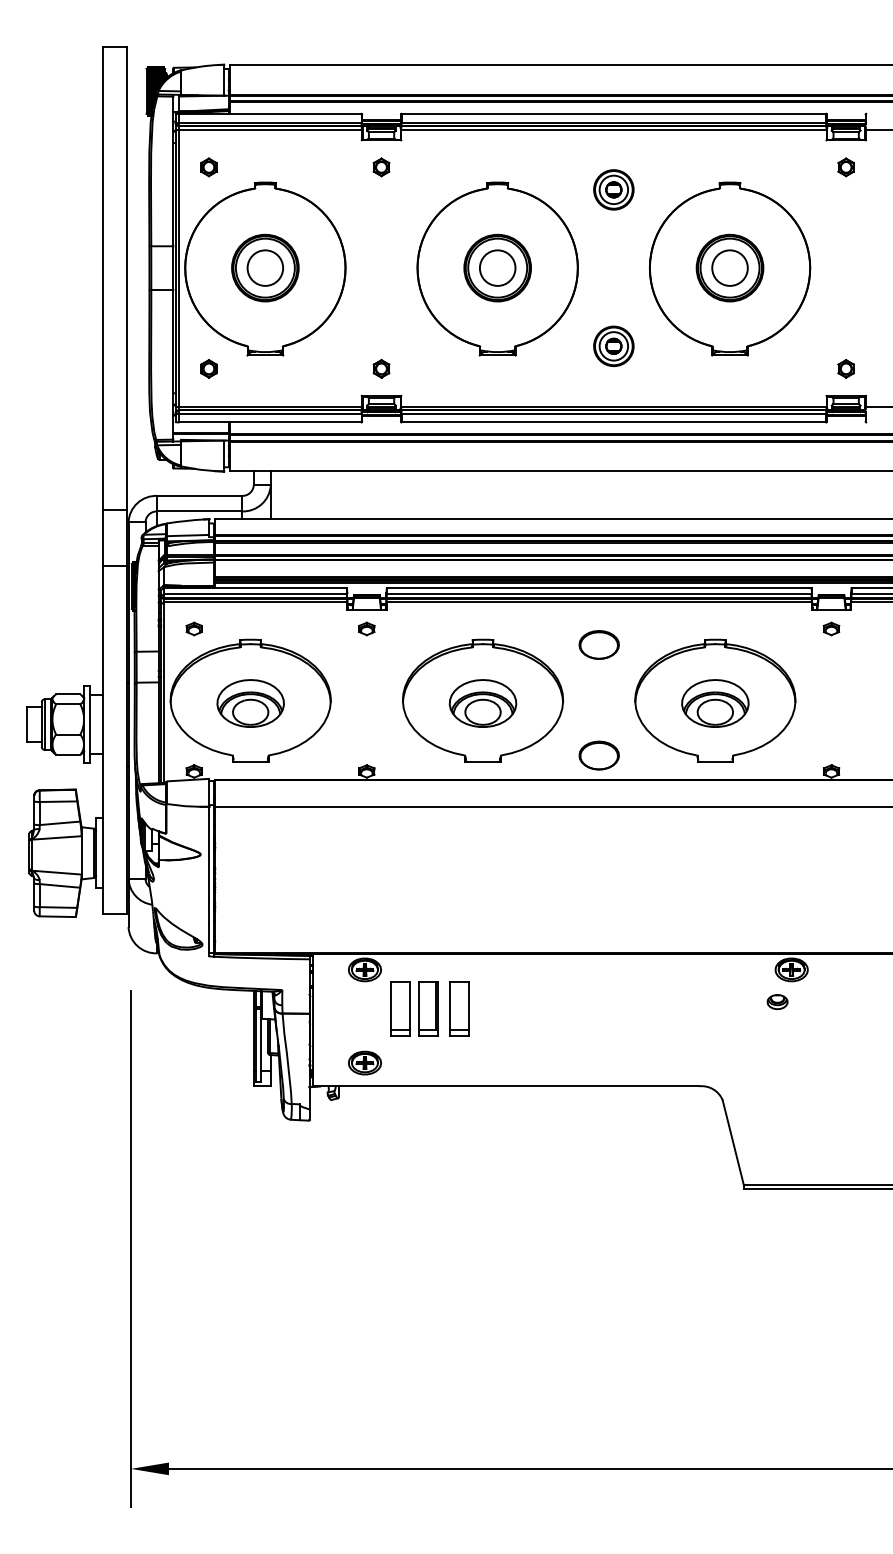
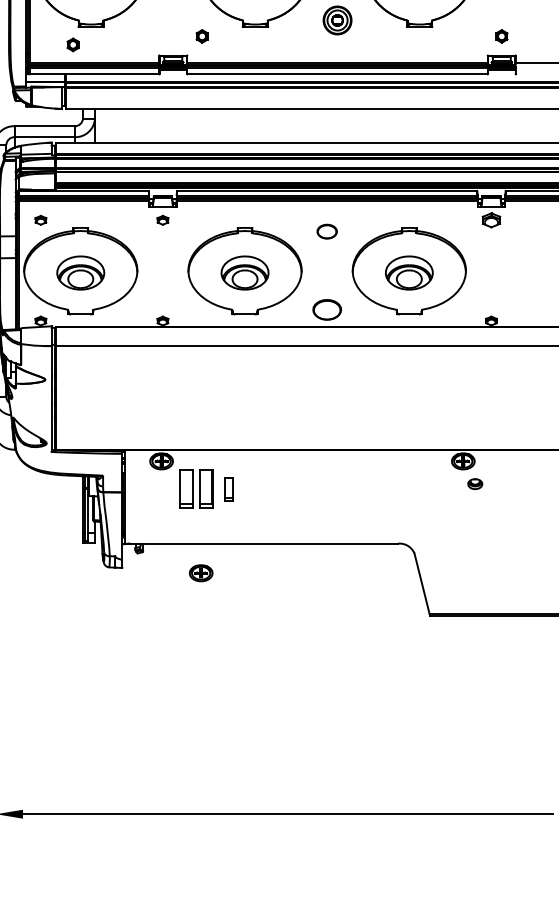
part: (208, 368) -> (72, 44), moved
part: (381, 368) -> (202, 36), moved
part: (831, 628) -> (491, 219), size x1.6
part: (598, 644) -> (326, 231), size x0.7
part: (777, 1002) -> (475, 484), moved
part: (459, 1008) -> (228, 488), size x0.6
part: (364, 1062) -> (200, 572), moved

